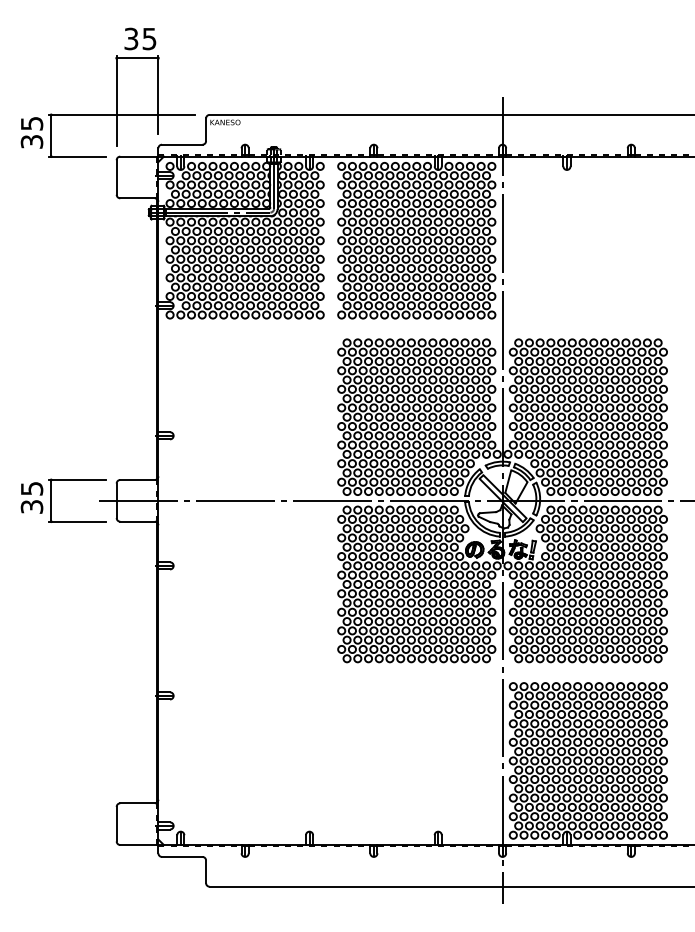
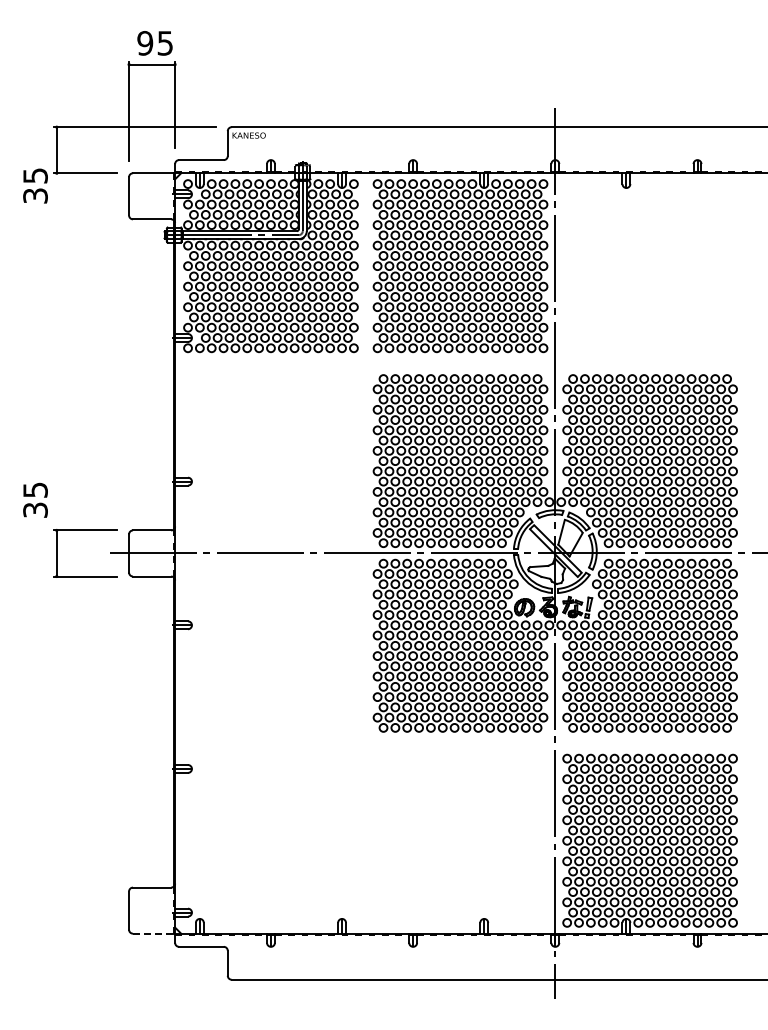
text: (131, 39) -> (145, 43), 35 -> 95
text: (32, 132) -> (35, 185), moved
text: (32, 497) -> (35, 499), moved
line: (138, 844) -> (153, 933), solid -> dashed

